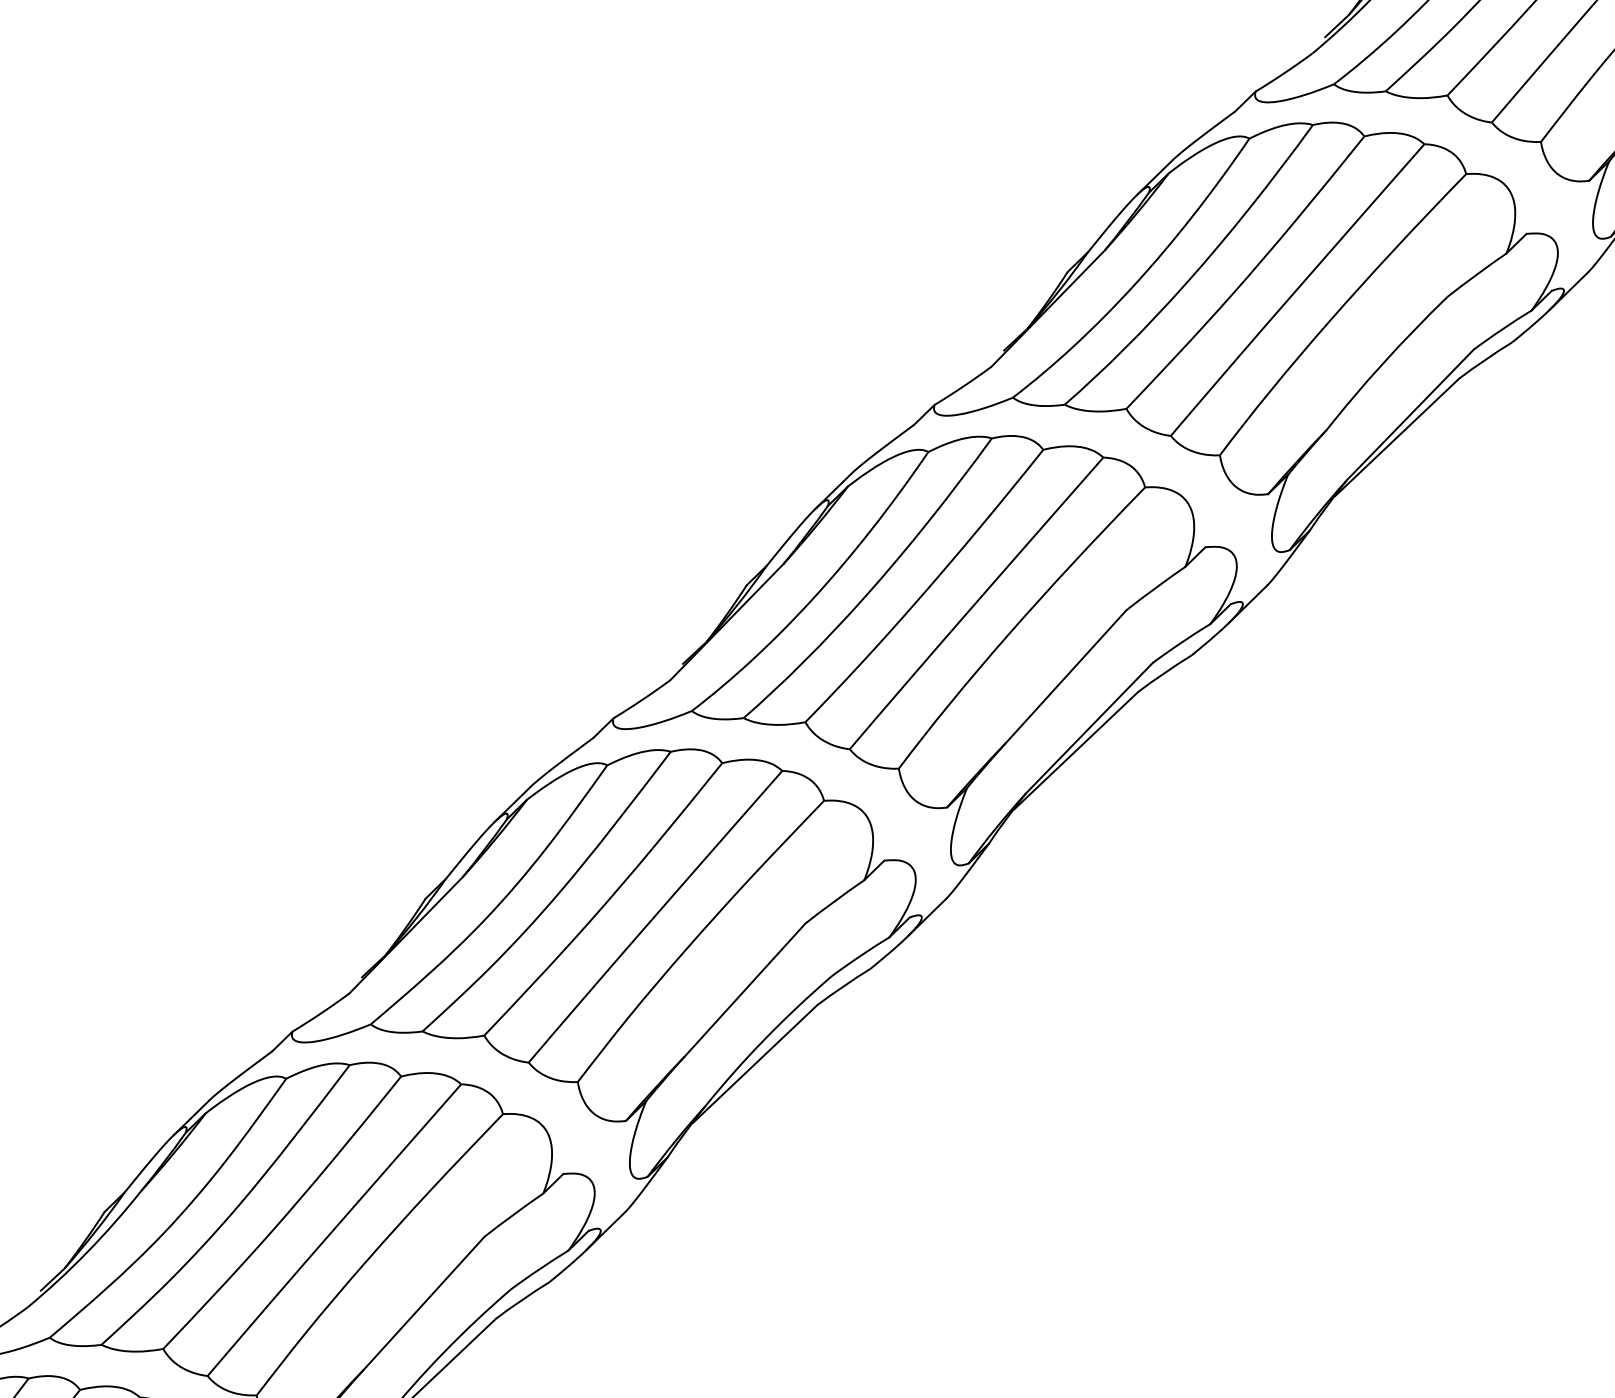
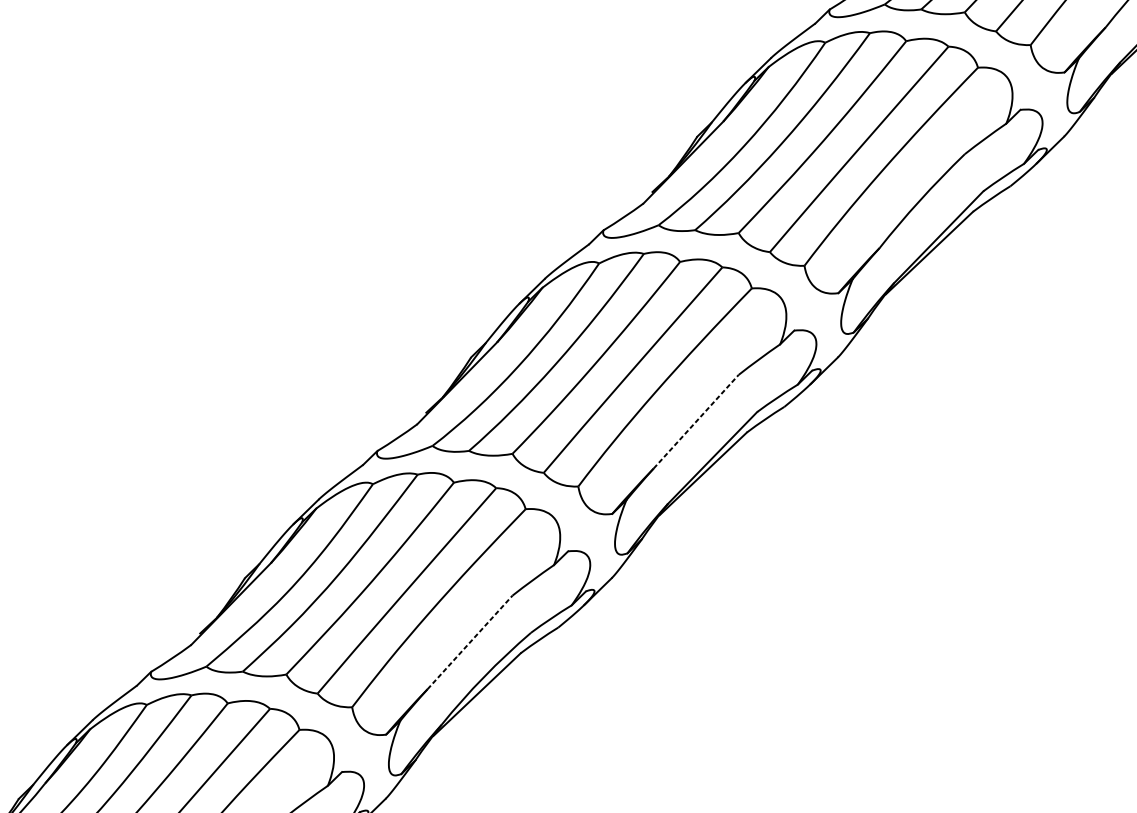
line: (1066, 676) -> (696, 421), solid -> dashed
line: (745, 990) -> (470, 642), solid -> dashed

